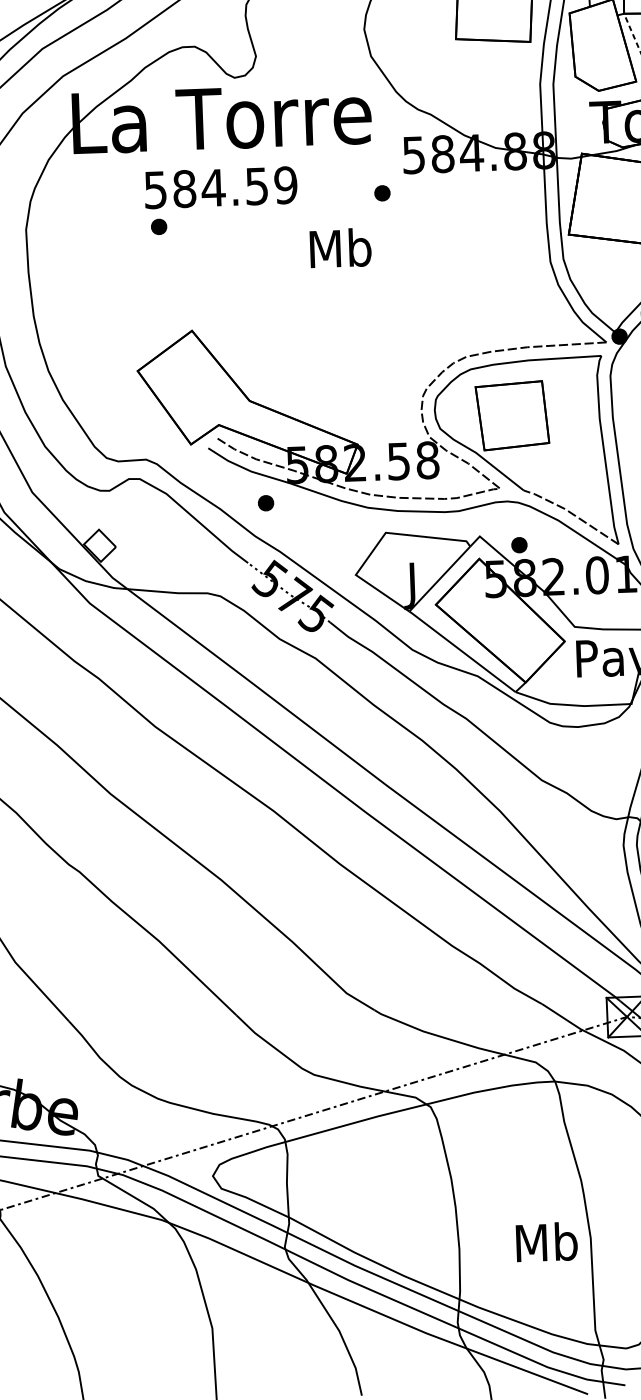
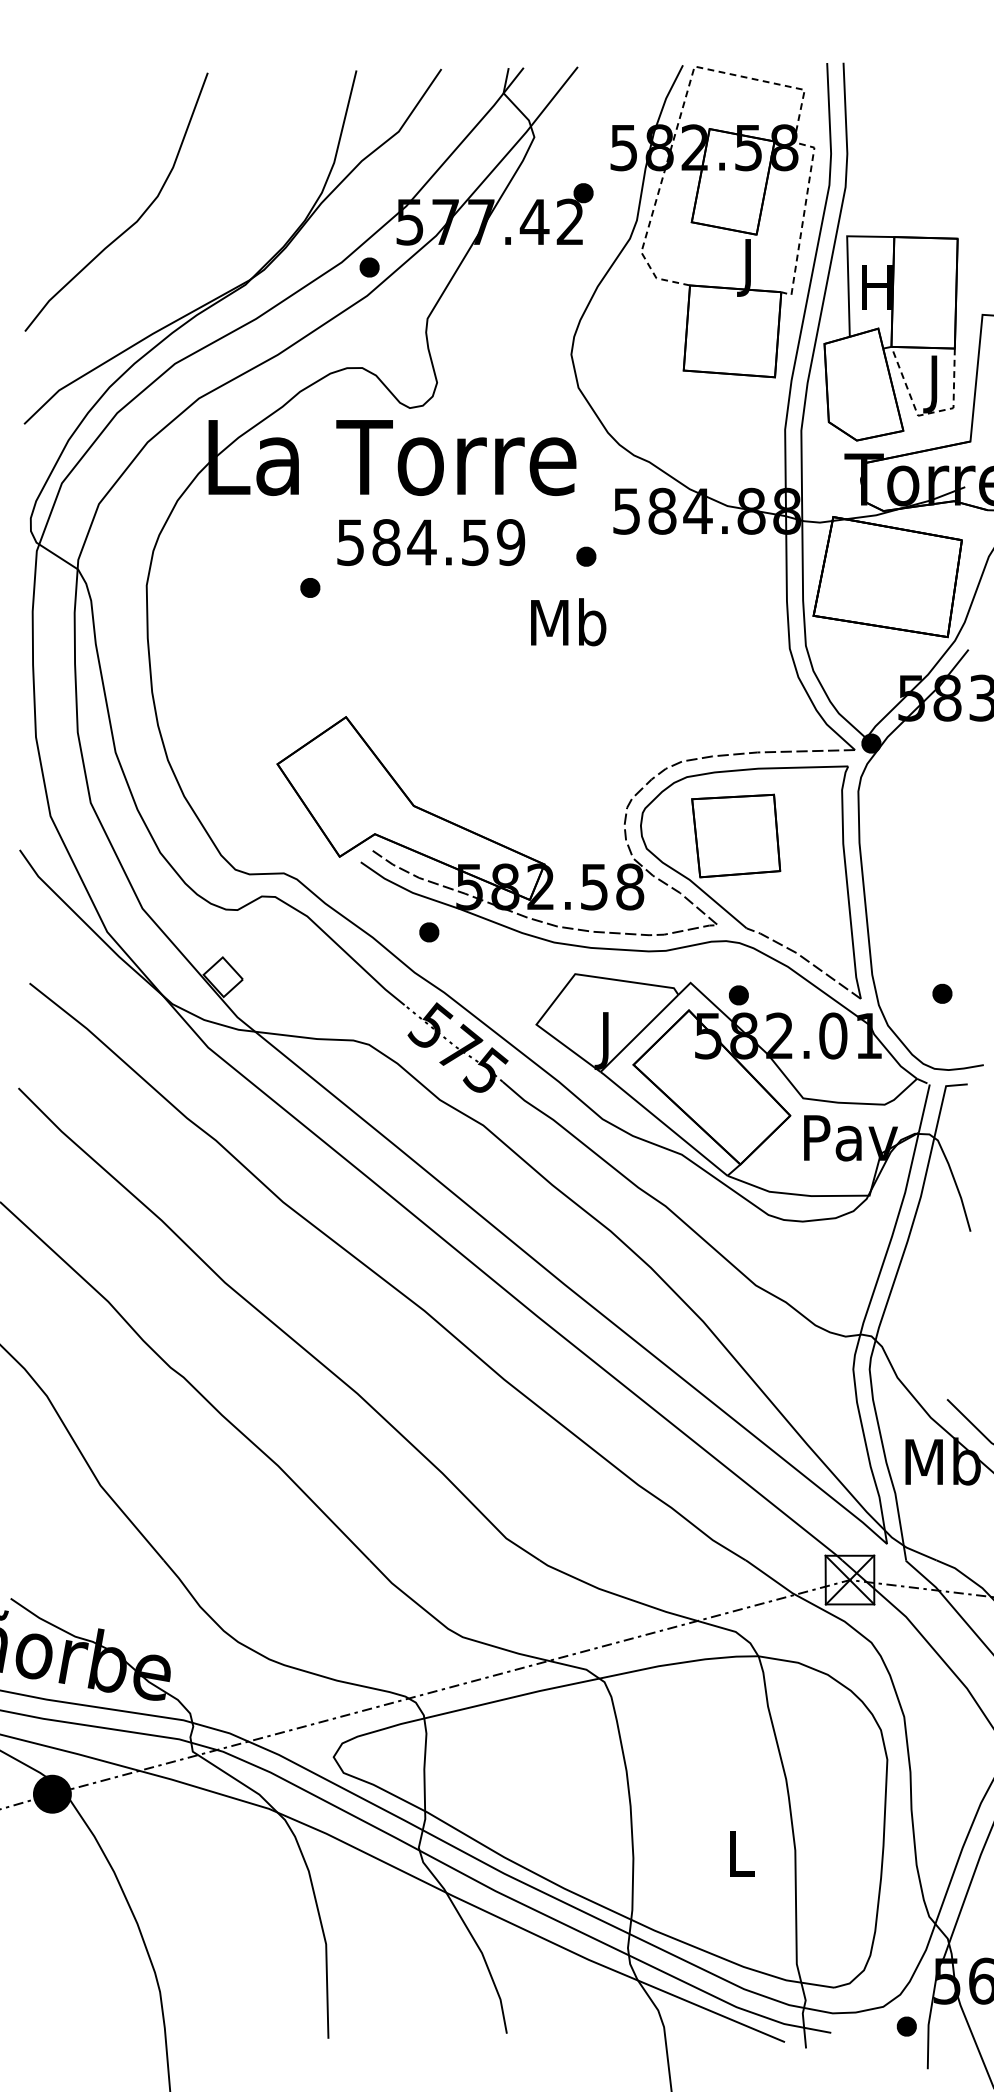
text: (221, 187) -> (431, 542), moved
text: (340, 248) -> (568, 622), moved
text: (546, 1242) -> (740, 1853), Mb -> L

